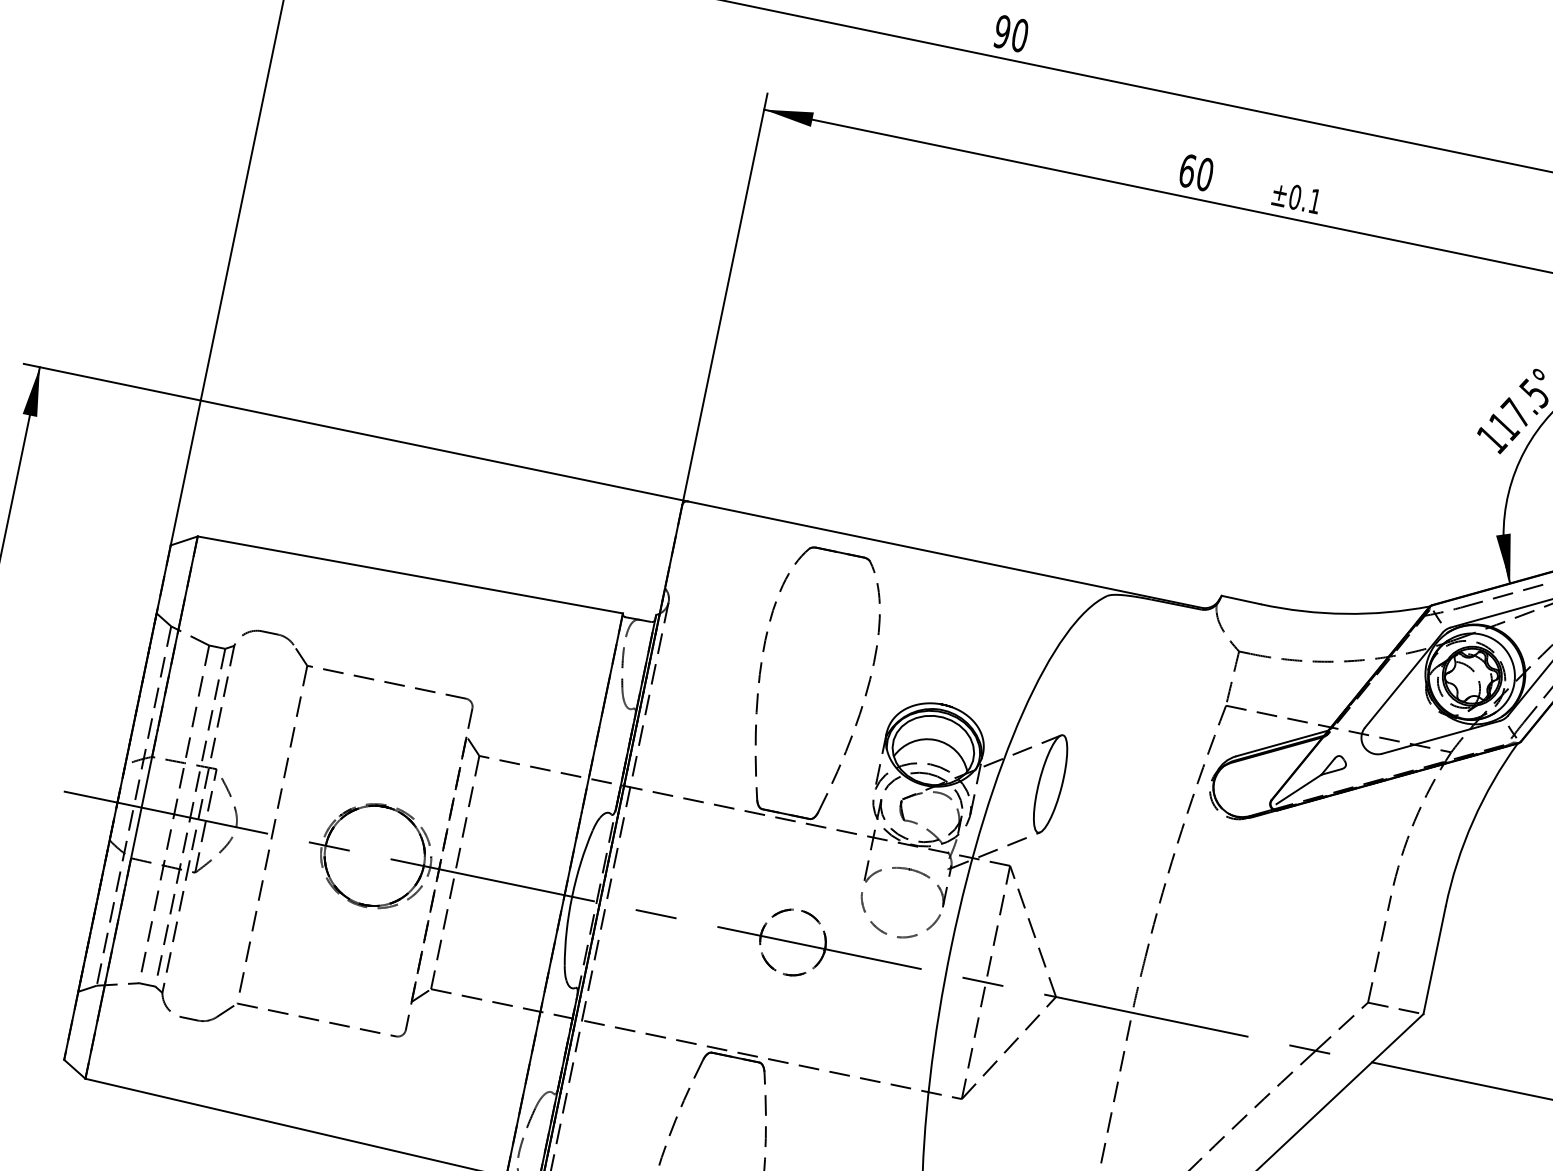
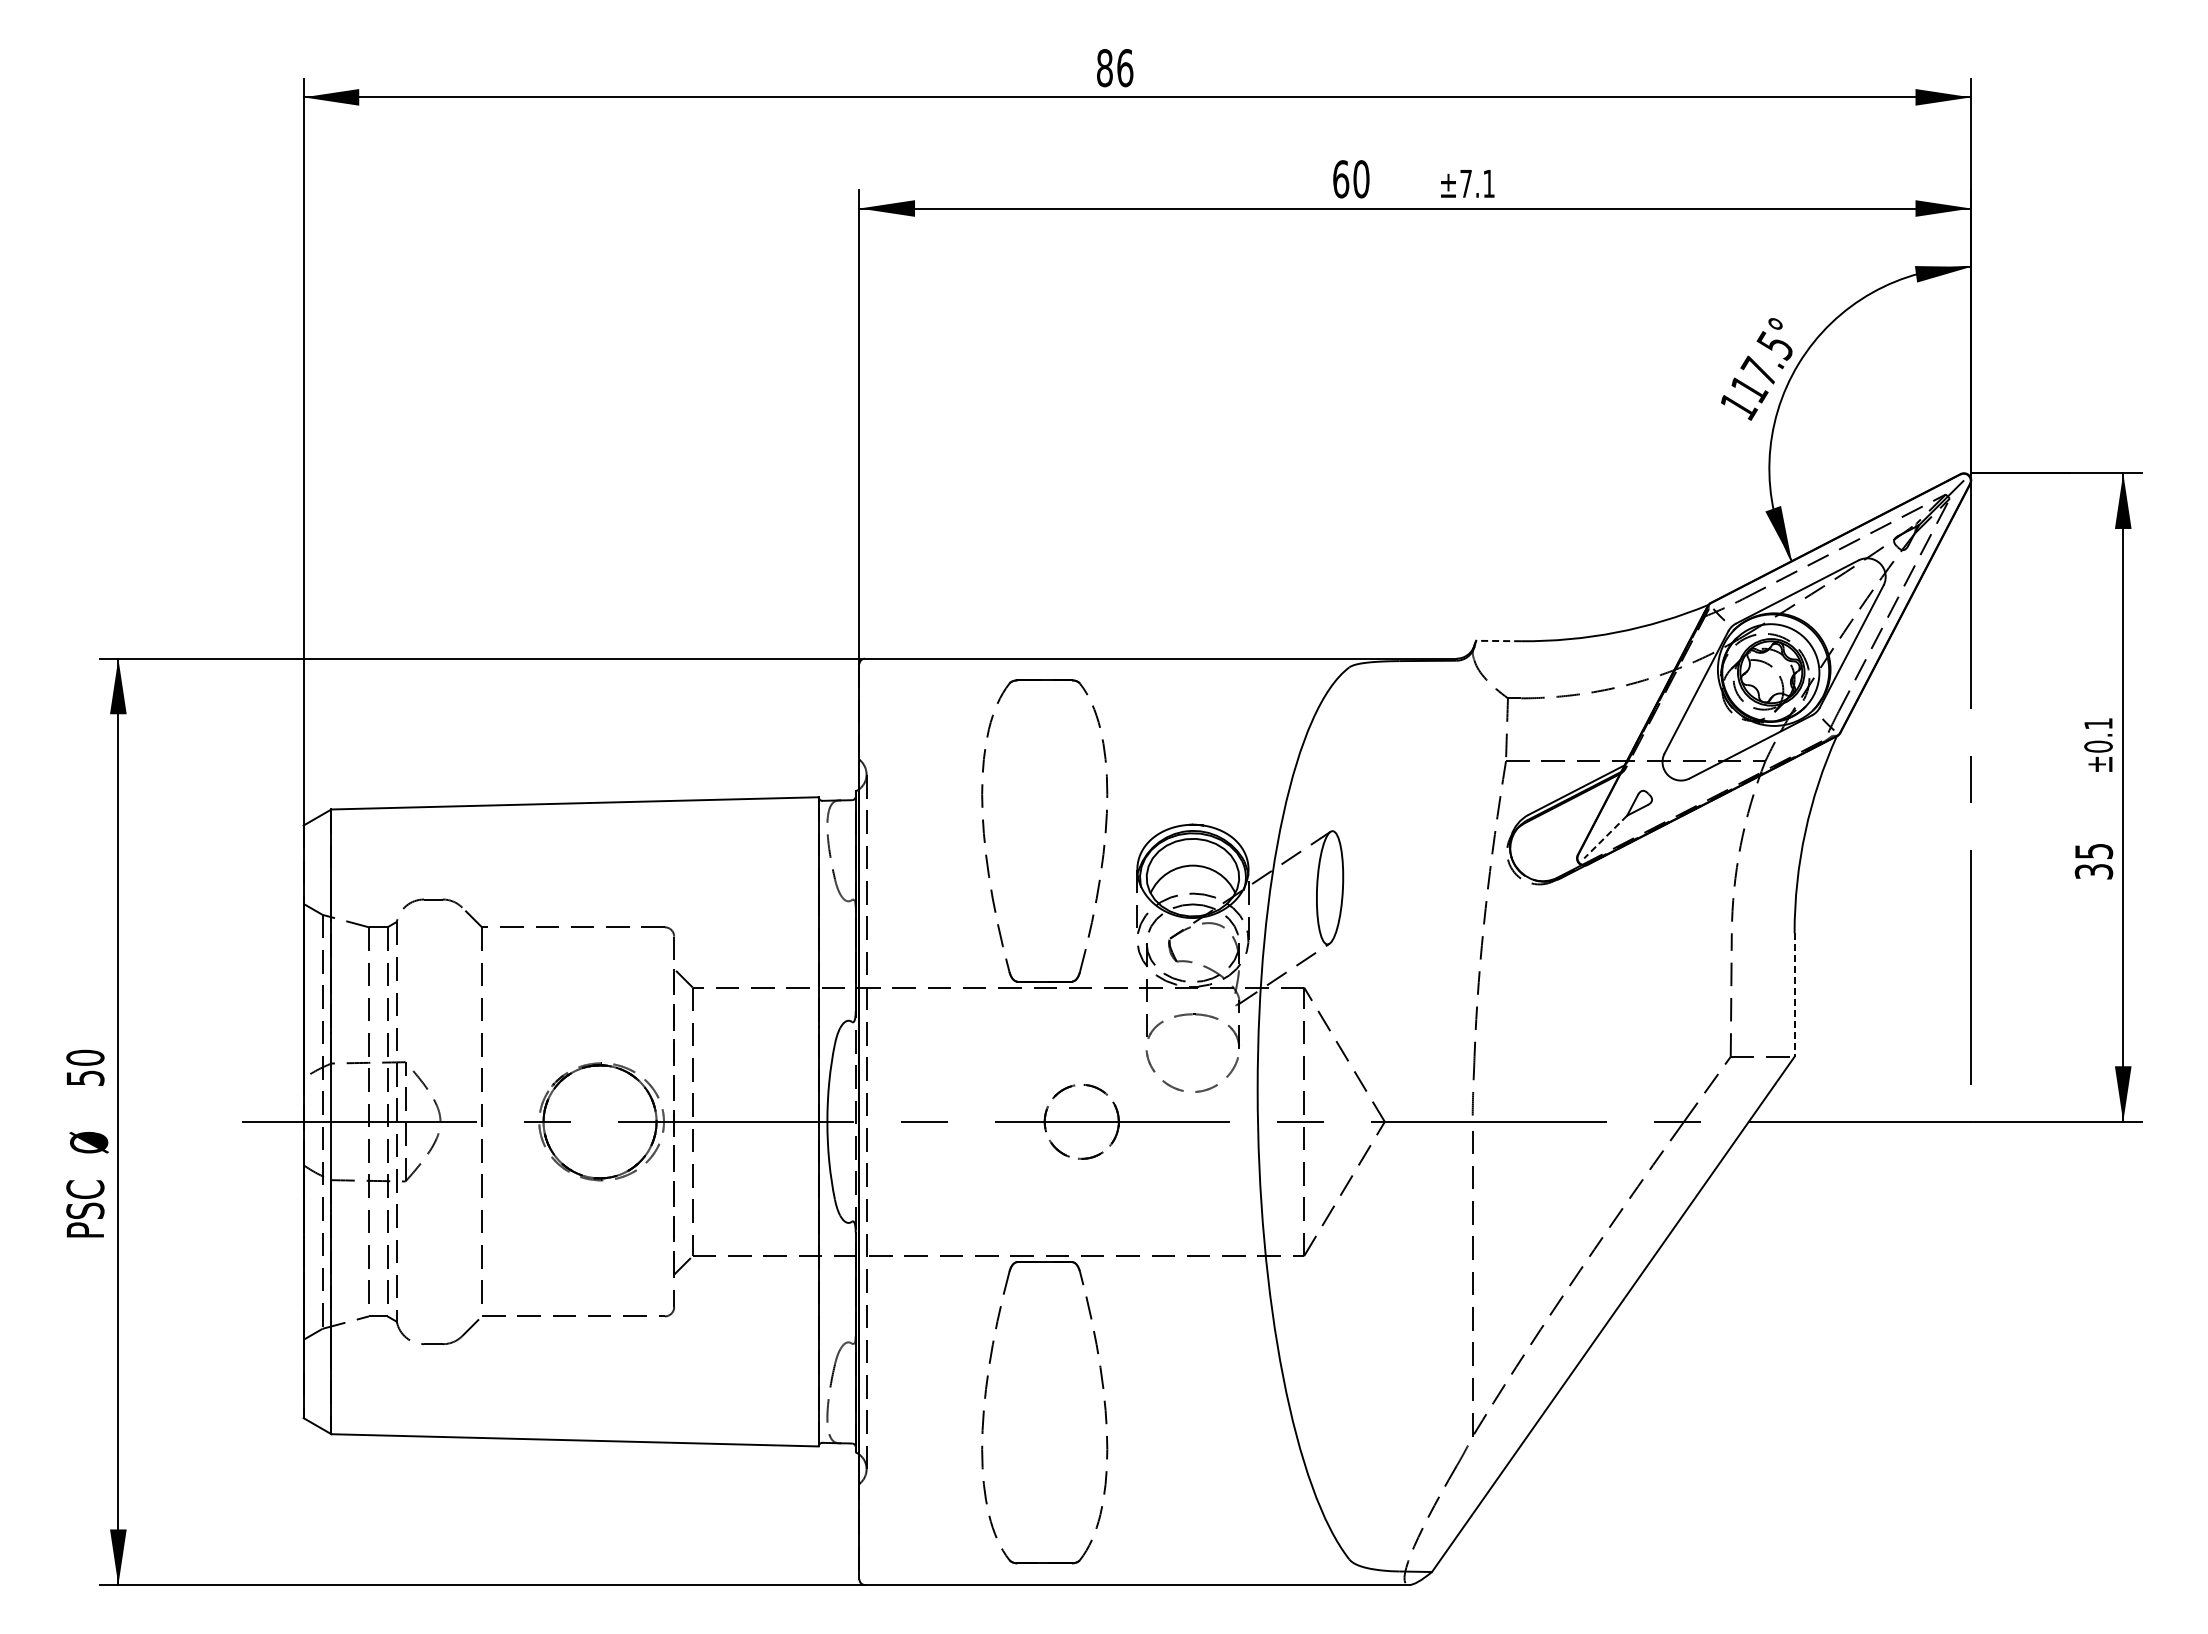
text: (1010, 33) -> (1114, 68), 90 -> 86
text: (1295, 197) -> (1466, 183), ±0.1 -> ±7.1
line: (1241, 600) -> (1498, 641), solid -> dashed
line: (1298, 789) -> (1605, 837), solid -> dashed
line: (1434, 960) -> (1794, 995), solid -> dashed

